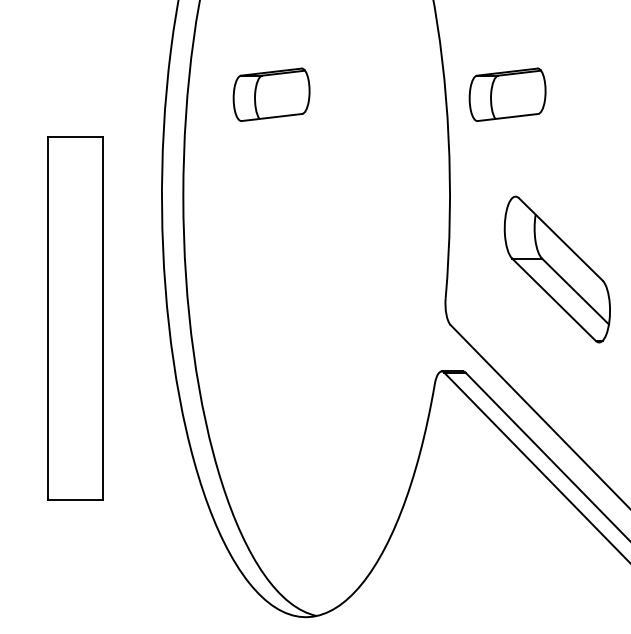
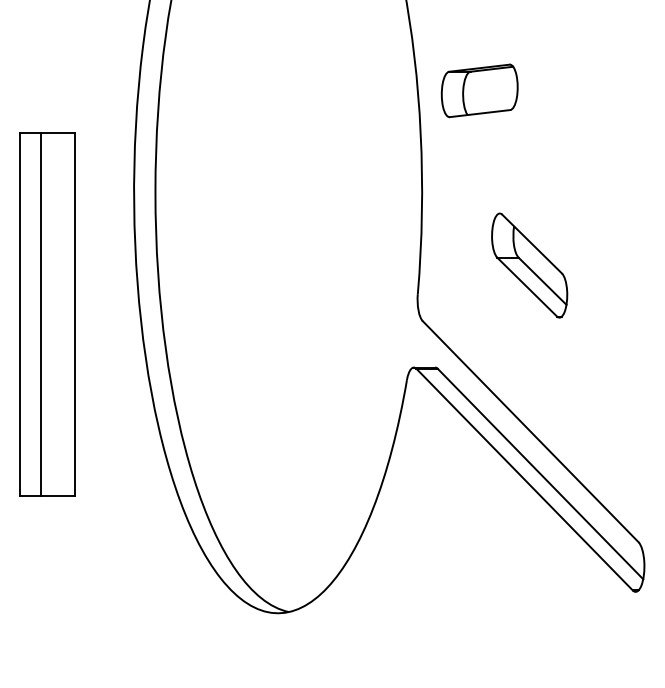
part: (271, 94) -> (243, 90), removed
part: (557, 269) -> (529, 265), size x0.71
line: (69, 318) -> (41, 314), added

